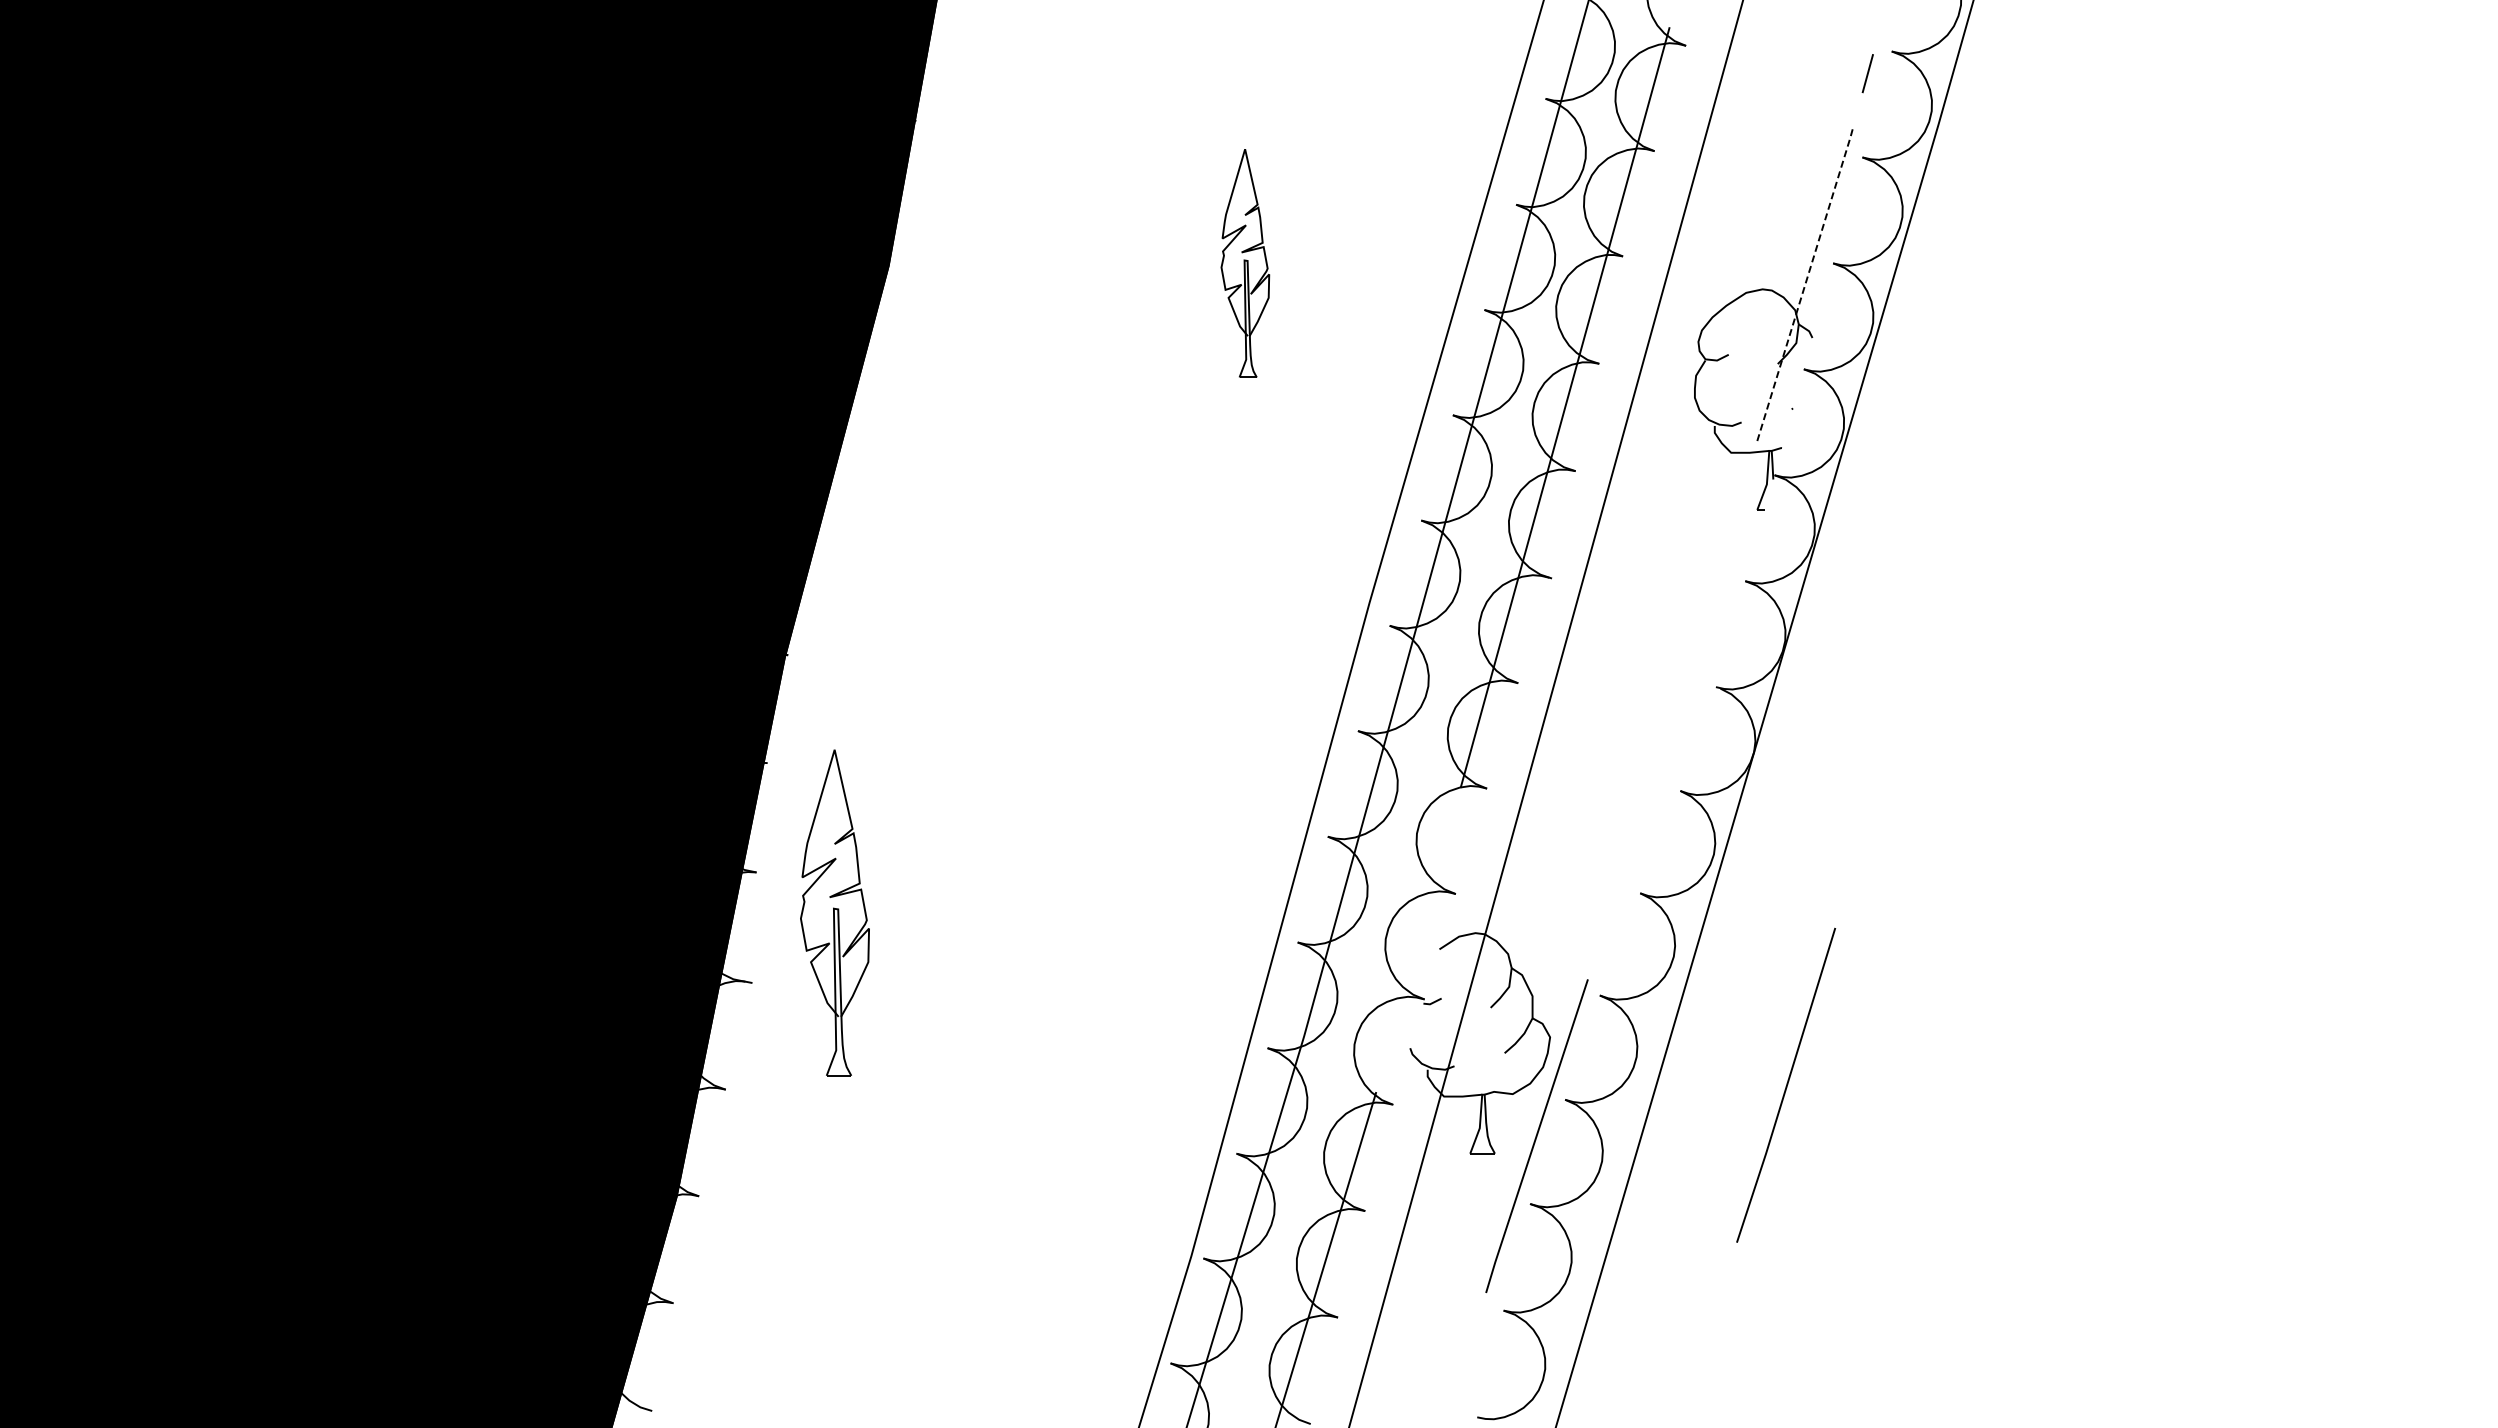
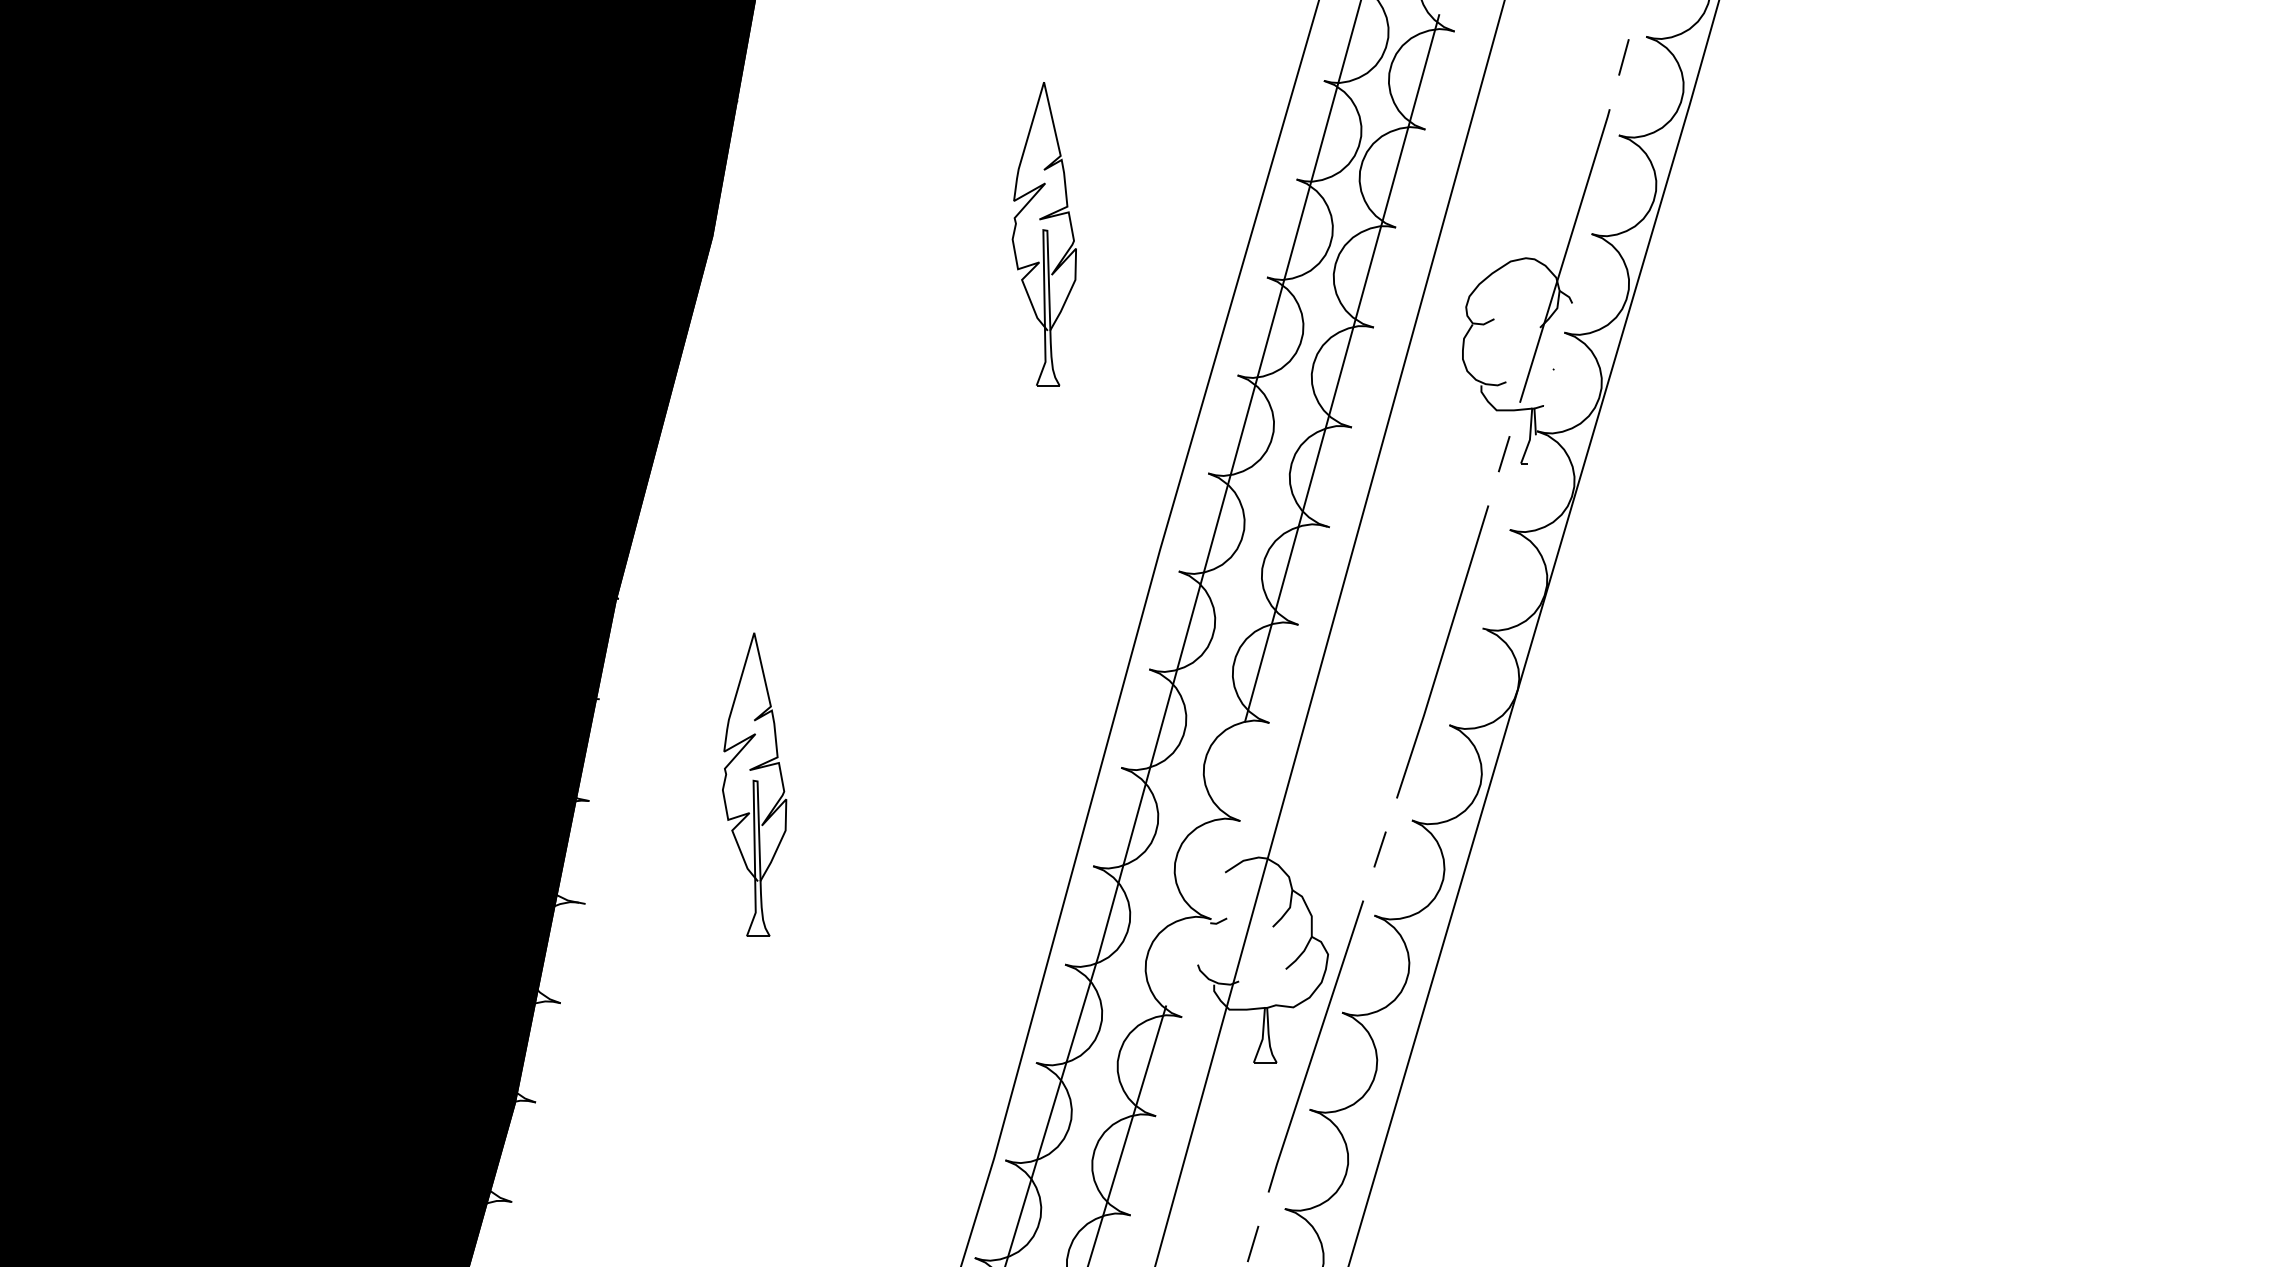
part: (1245, 263) -> (1044, 234), size x1.43
line: (1804, 286) -> (1564, 255), dashed -> solid
line: (1738, 499) -> (1503, 453), added
part: (834, 912) -> (754, 784), moved
line: (1605, 924) -> (1379, 849), added
line: (1786, 1084) -> (1442, 651), moved
line: (1469, 1347) -> (1253, 1243), added

